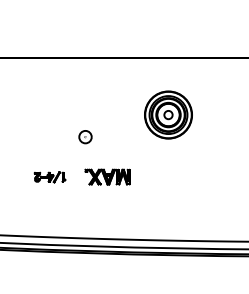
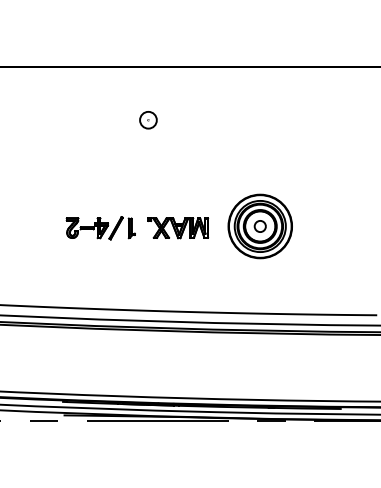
part: (167, 115) -> (259, 226), moved
part: (85, 137) -> (148, 120), moved
part: (49, 177) -> (100, 228), size x1.67

